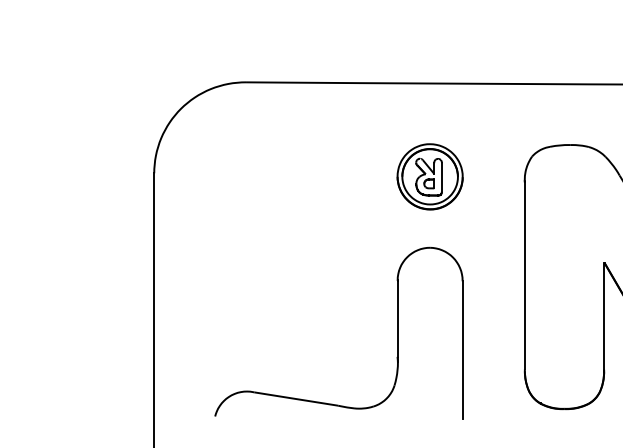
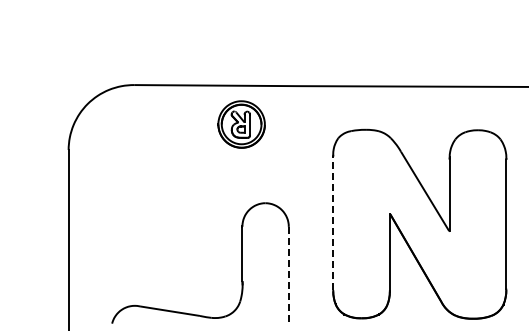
part: (429, 176) -> (241, 124), moved
line: (525, 276) -> (333, 223), solid -> dashed
line: (462, 350) -> (288, 276), solid -> dashed

